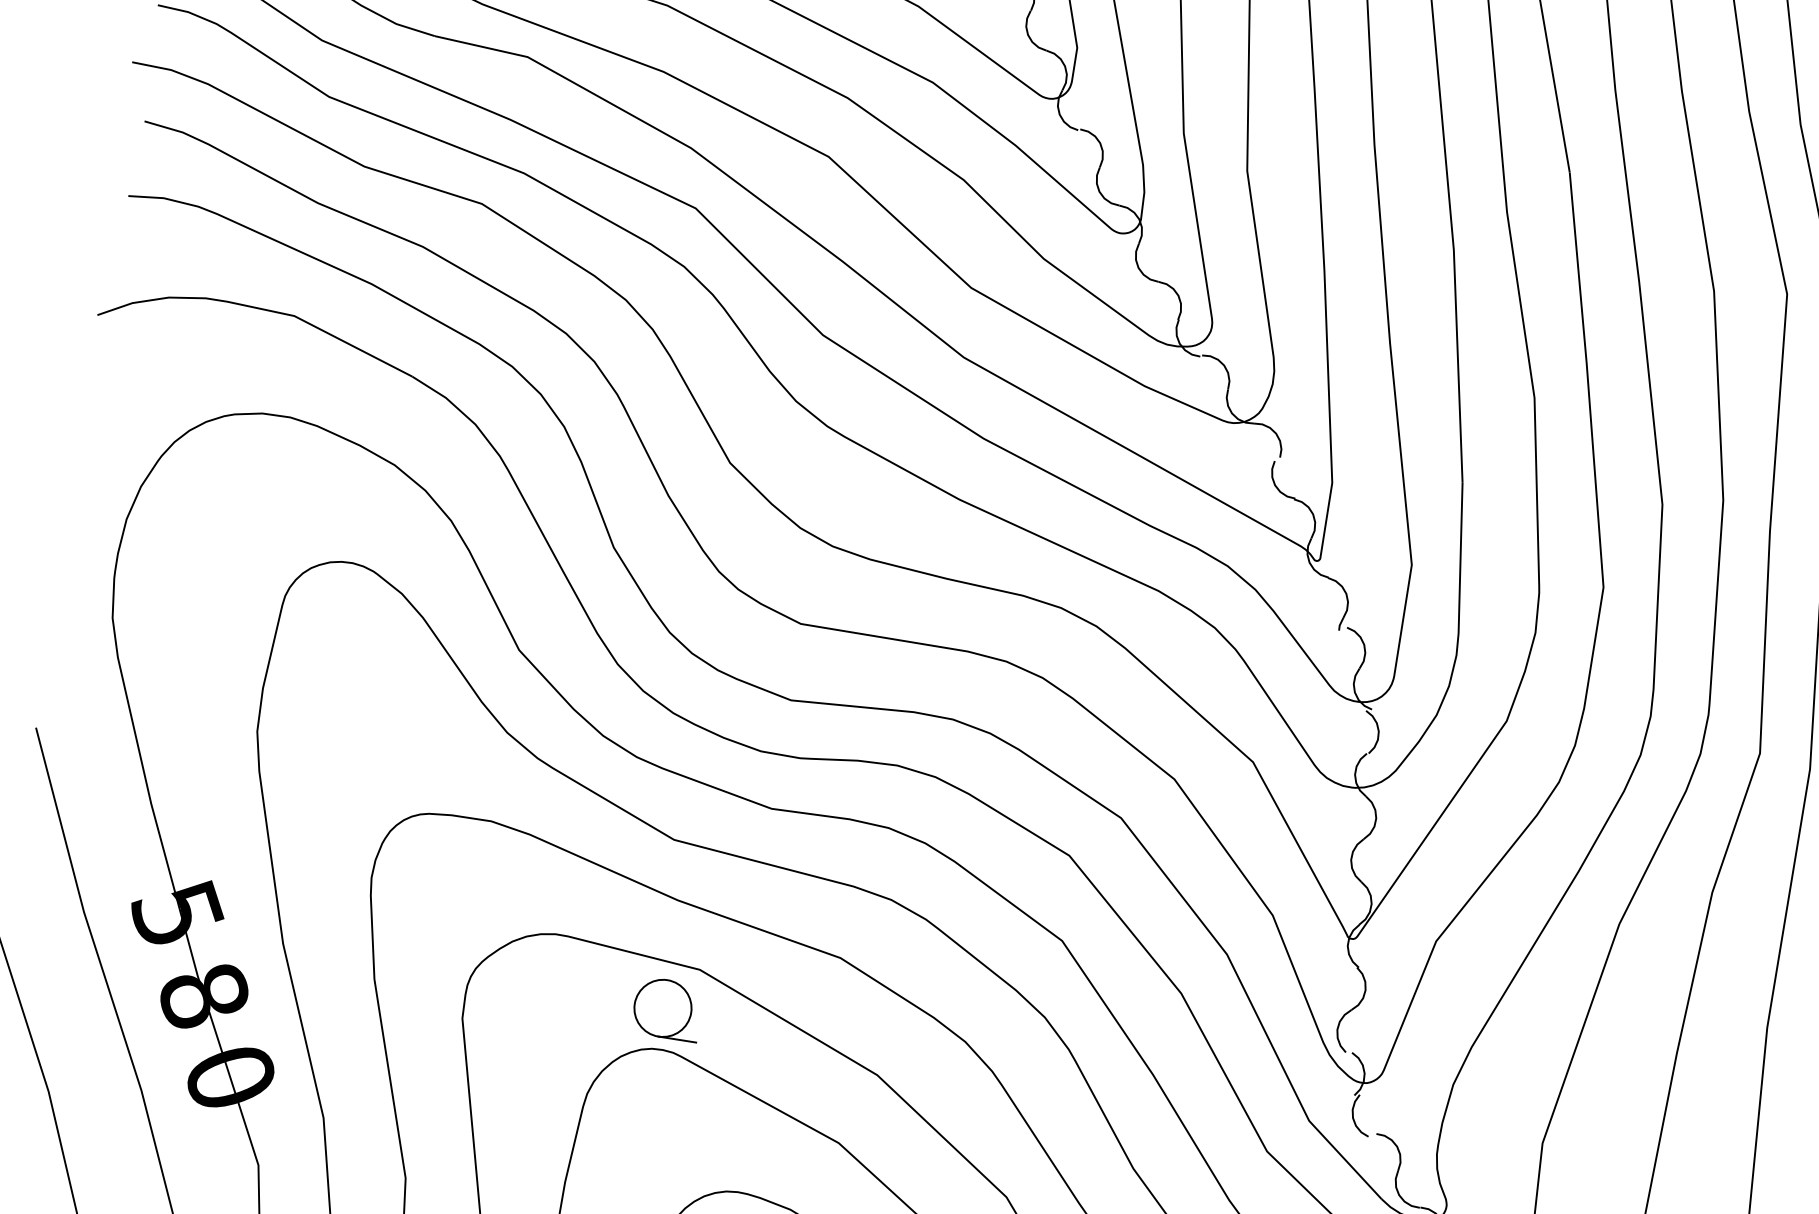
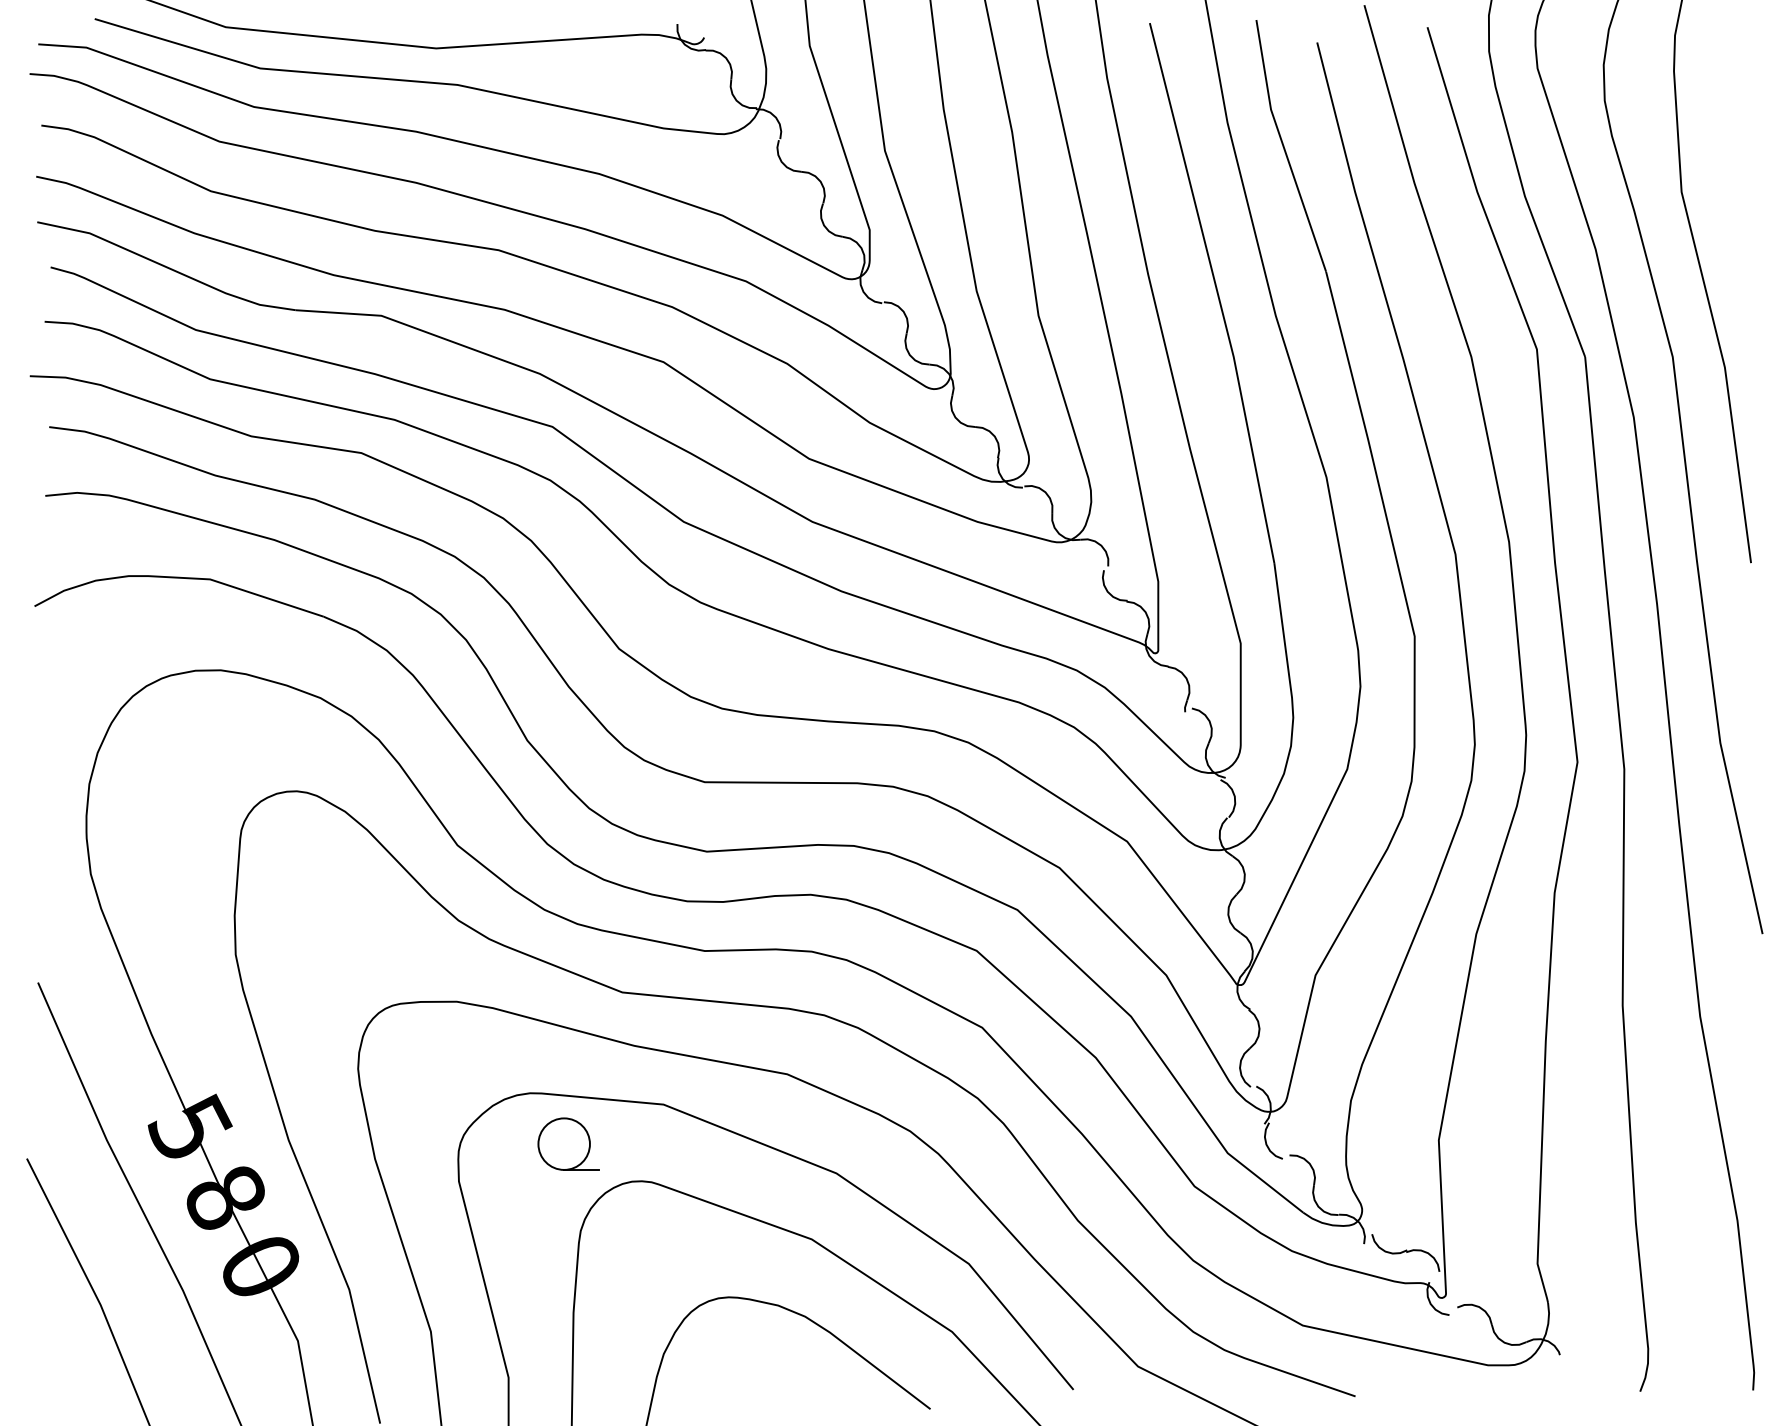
part: (667, 1008) -> (568, 1143), moved

